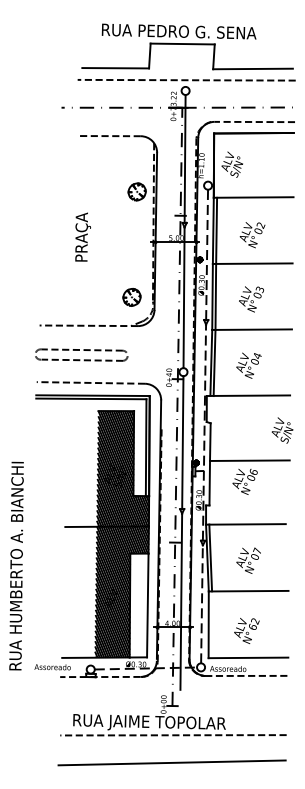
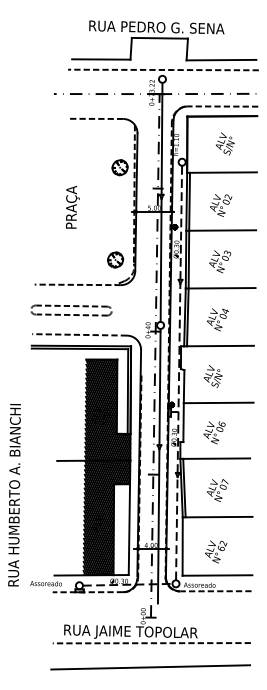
text: (231, 164) -> (224, 143), moved
text: (282, 430) -> (213, 376), moved
text: (244, 481) -> (214, 432), moved

